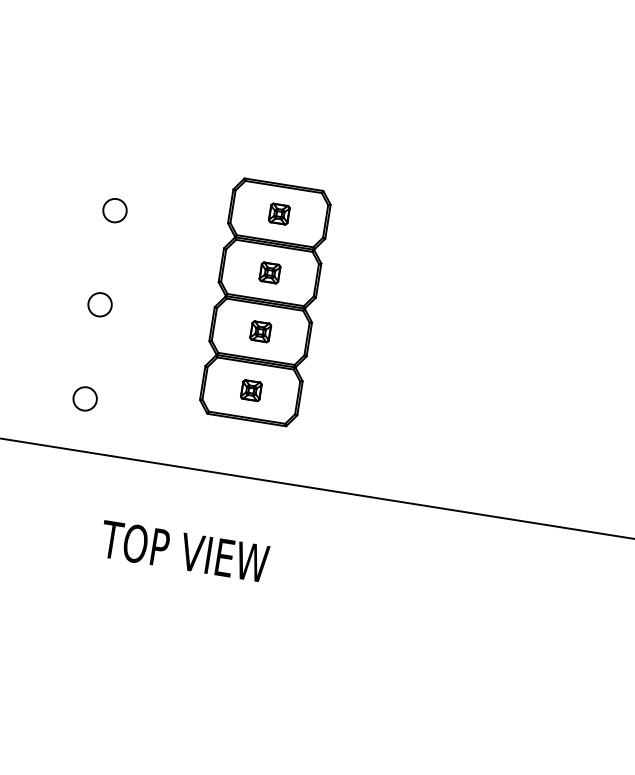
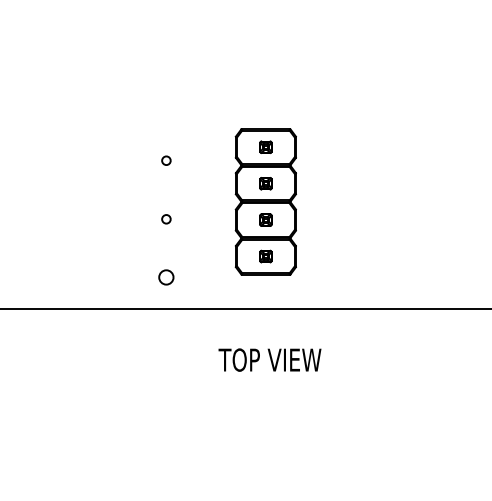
circle: (115, 210) -> (166, 160), size x0.6
circle: (100, 305) -> (166, 219), size x0.6
text: (183, 550) -> (269, 359), moved

